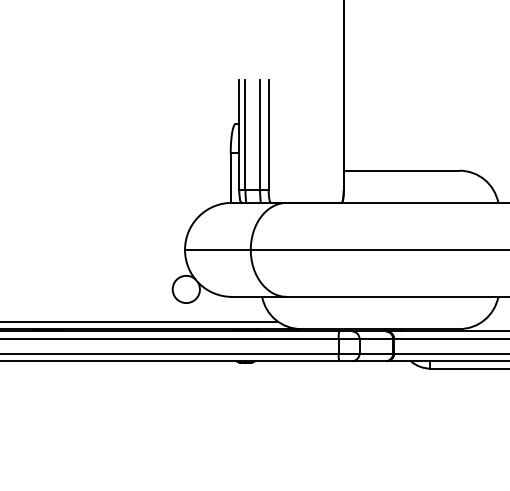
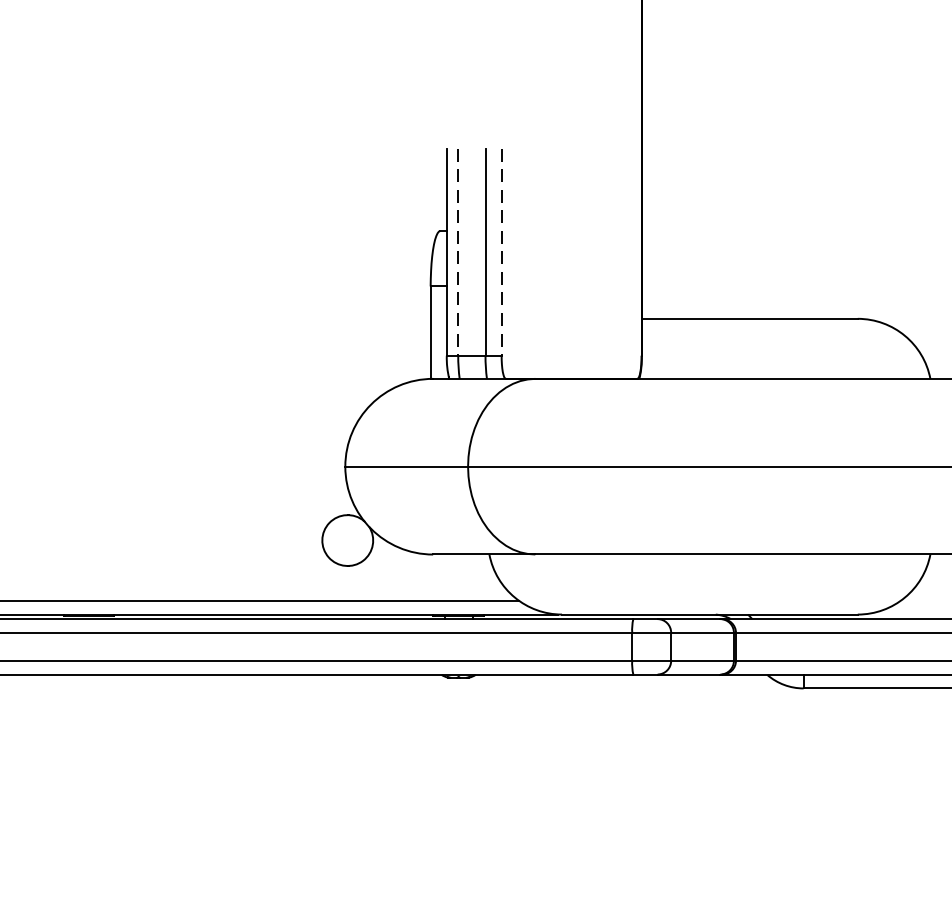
line: (245, 135) -> (458, 253), solid -> dashed
line: (268, 135) -> (501, 253), solid -> dashed

